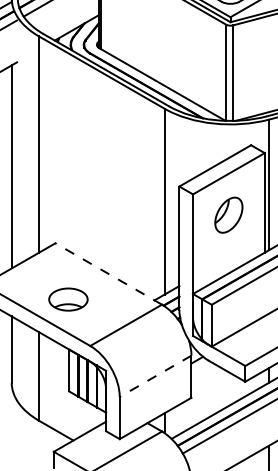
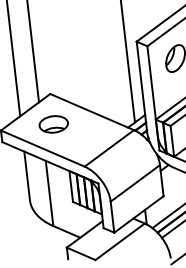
line: (108, 273) -> (91, 111), dashed -> solid
part: (68, 299) -> (53, 124), moved
line: (155, 376) -> (135, 183), dashed -> solid

